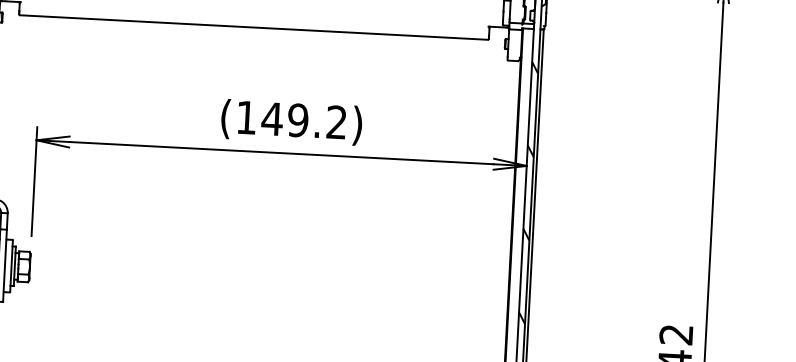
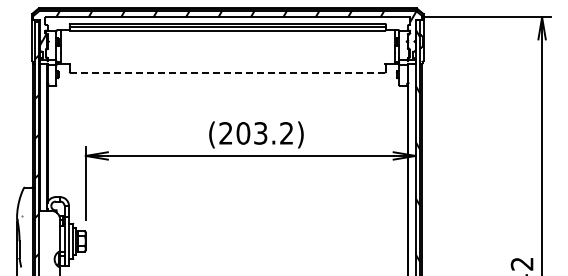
line: (255, 27) -> (228, 72), solid -> dashed
text: (272, 119) -> (243, 133), (149.2) -> (203.2)

